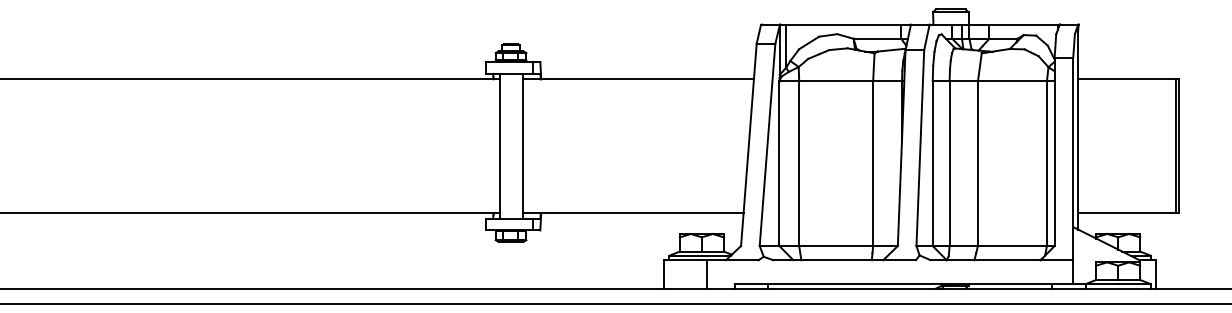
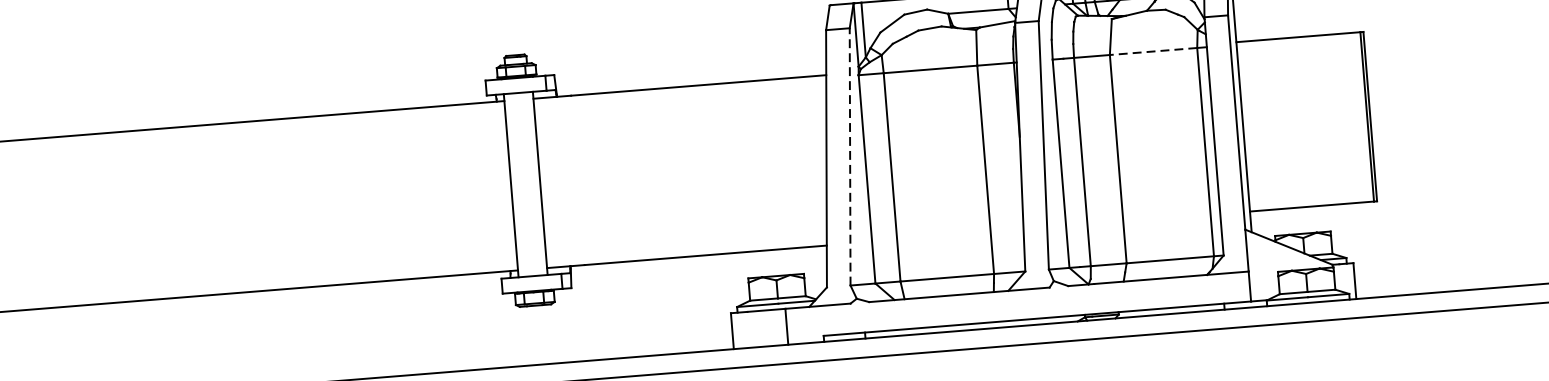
line: (1012, 81) -> (1153, 51), solid -> dashed
line: (767, 144) -> (850, 156), solid -> dashed

